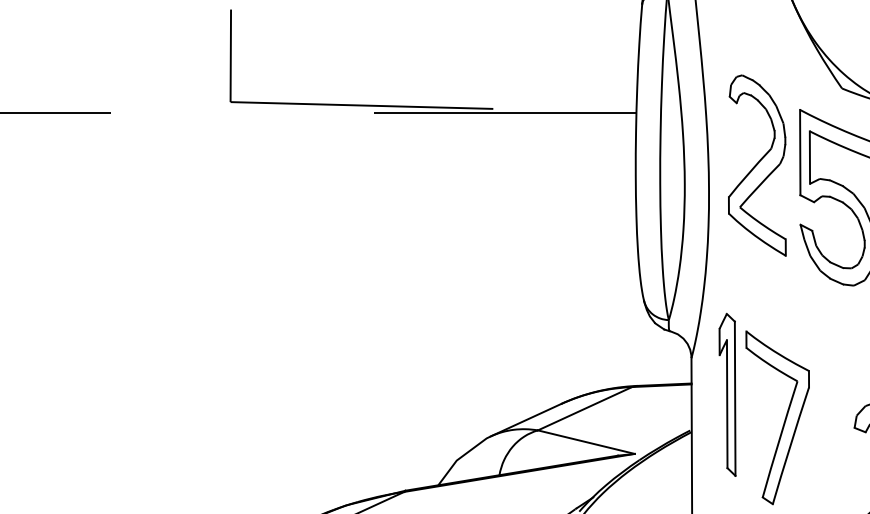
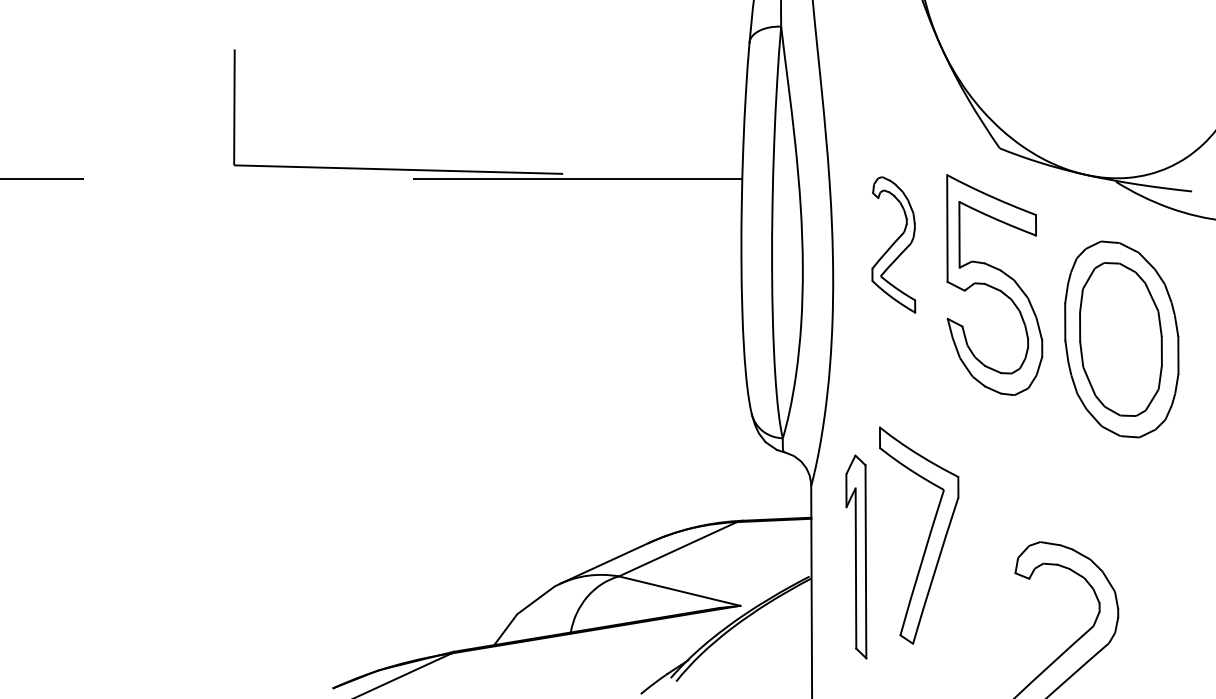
part: (757, 165) -> (893, 244), size x0.6
part: (727, 394) -> (856, 556), moved
part: (784, 420) -> (927, 539), moved

